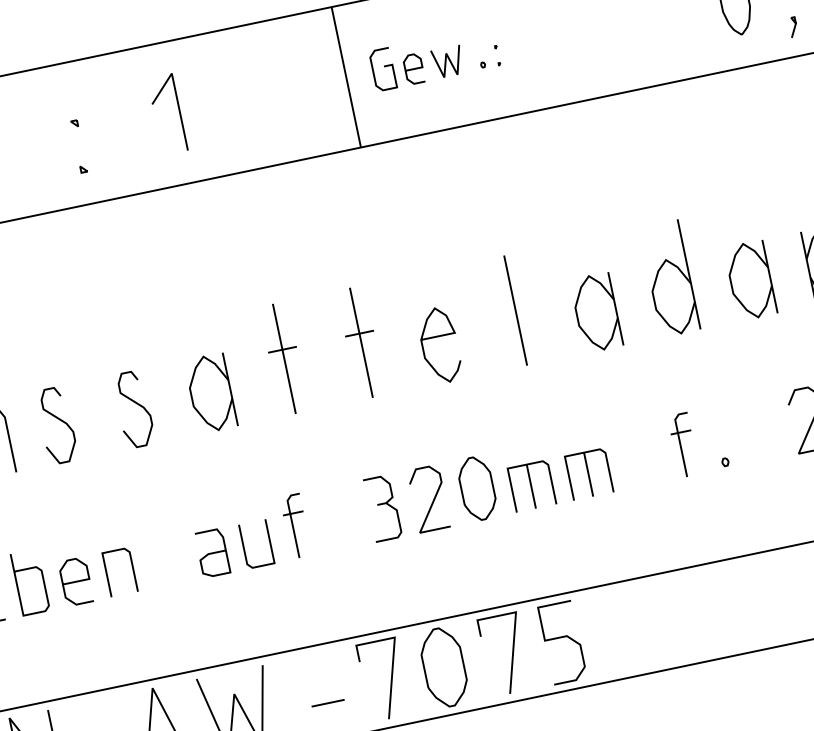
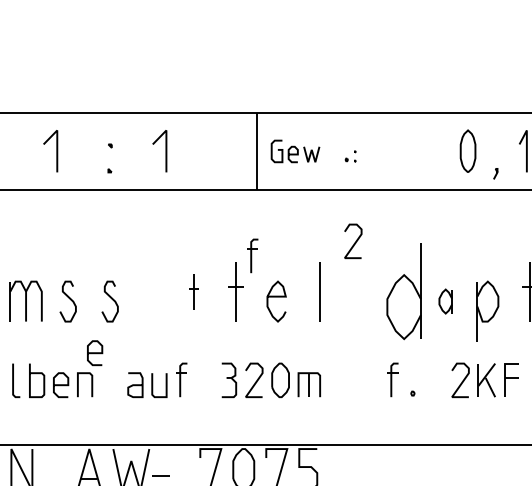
part: (488, 57) -> (350, 156), moved
curve: (560, 207) -> (354, 242), added
part: (377, 270) -> (252, 255), added
part: (669, 280) -> (403, 292), size x1.6
part: (749, 280) -> (445, 301), size x0.6
part: (595, 312) -> (361, 301), removed
part: (283, 358) -> (193, 291), size x0.6
part: (210, 393) -> (151, 301), removed
part: (589, 473) -> (340, 384), removed
curve: (127, 510) -> (95, 353), added
line: (326, 702) -> (160, 475), moved

